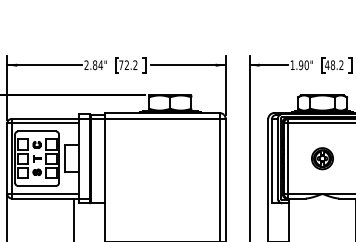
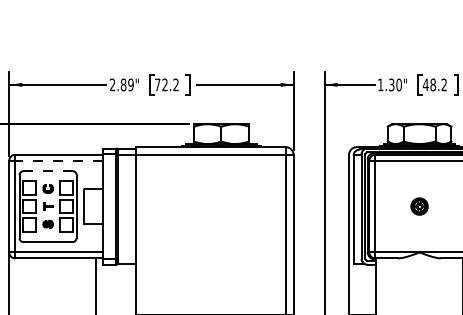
text: (100, 64) -> (130, 84), 2.84" -> 2.89"
text: (300, 64) -> (391, 84), 1.90" -> 1.30"
line: (45, 123) -> (58, 160), solid -> dashed
line: (37, 131) -> (48, 171), solid -> dashed
part: (322, 158) -> (419, 206), size x0.6

